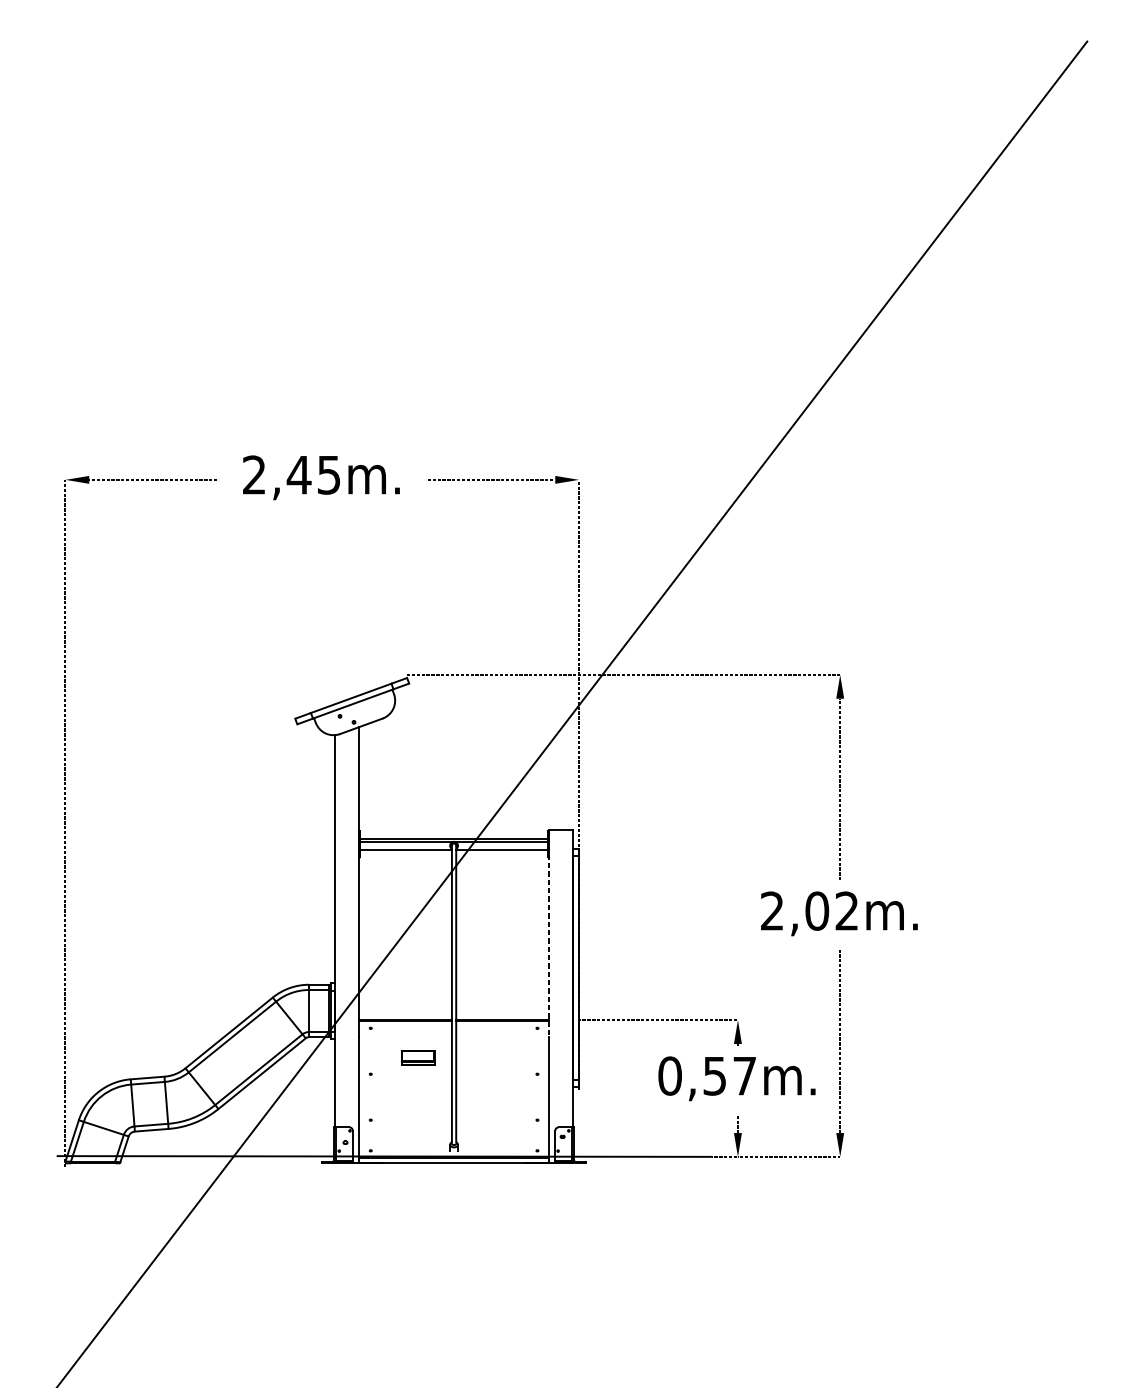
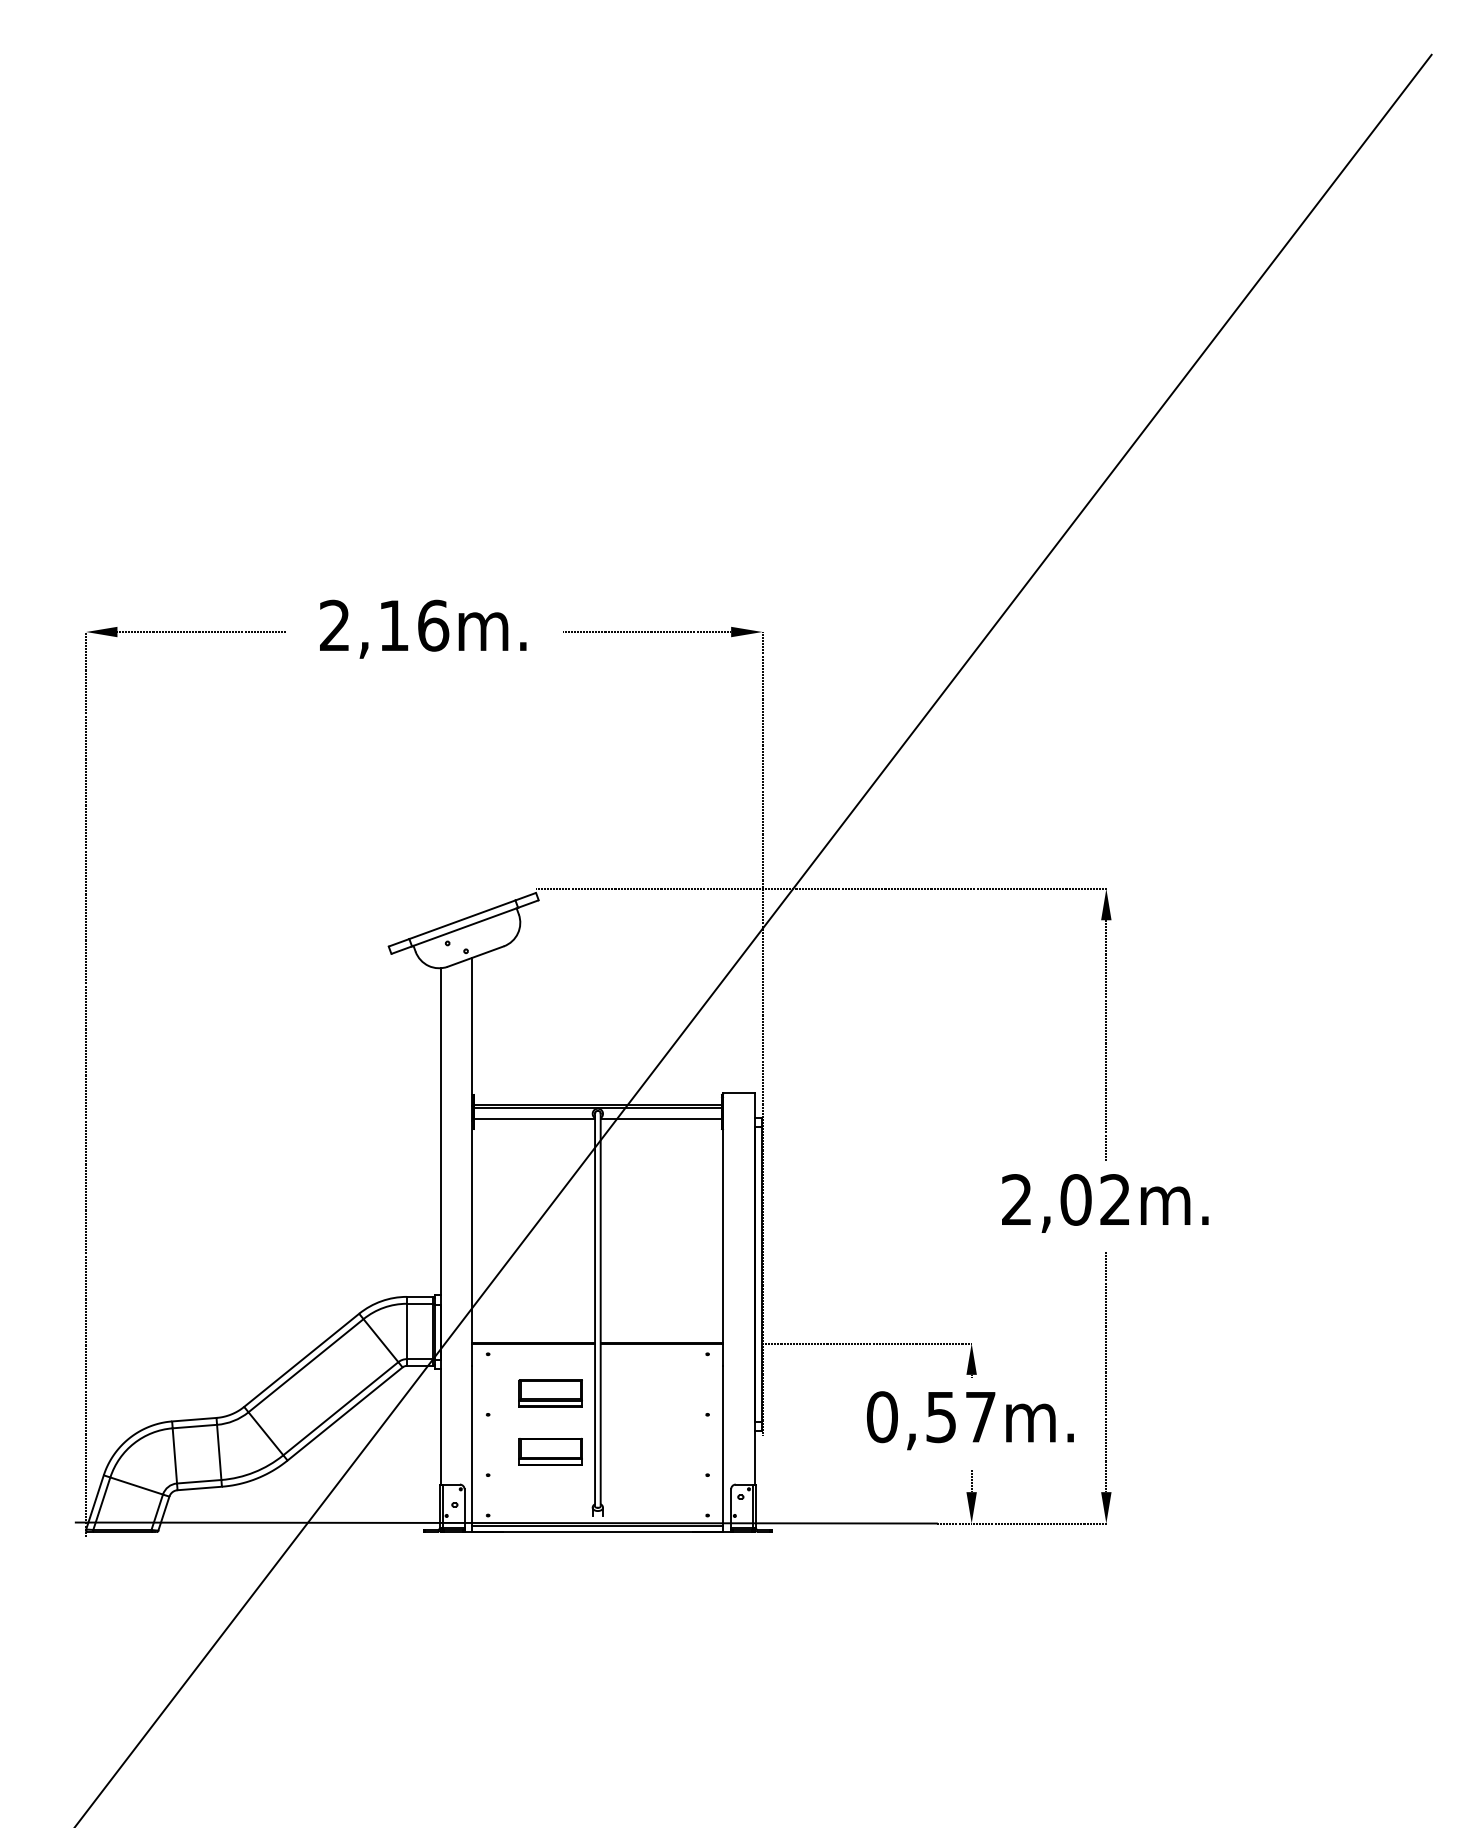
text: (314, 474) -> (413, 625), 2,45m. -> 2,16m.
line: (549, 933) -> (723, 1229), dashed -> solid
part: (418, 1058) -> (550, 1393), size x1.43
part: (418, 1102) -> (550, 1451), added

